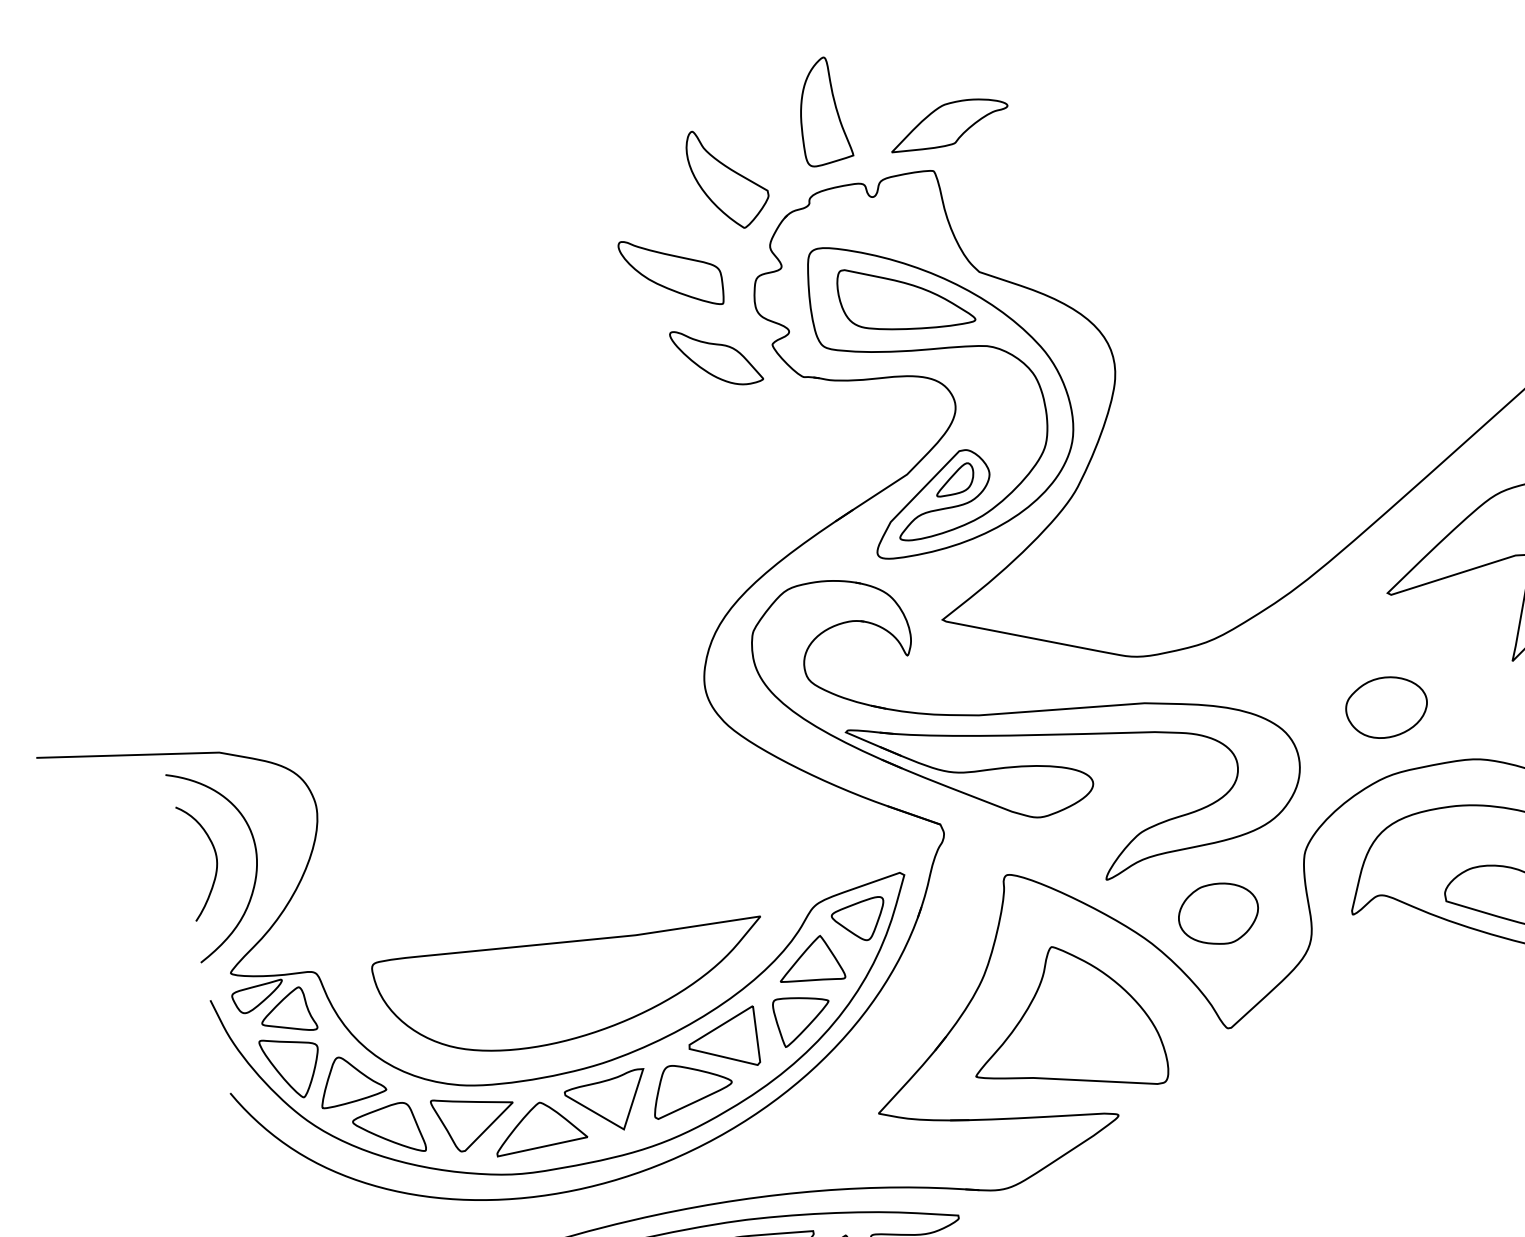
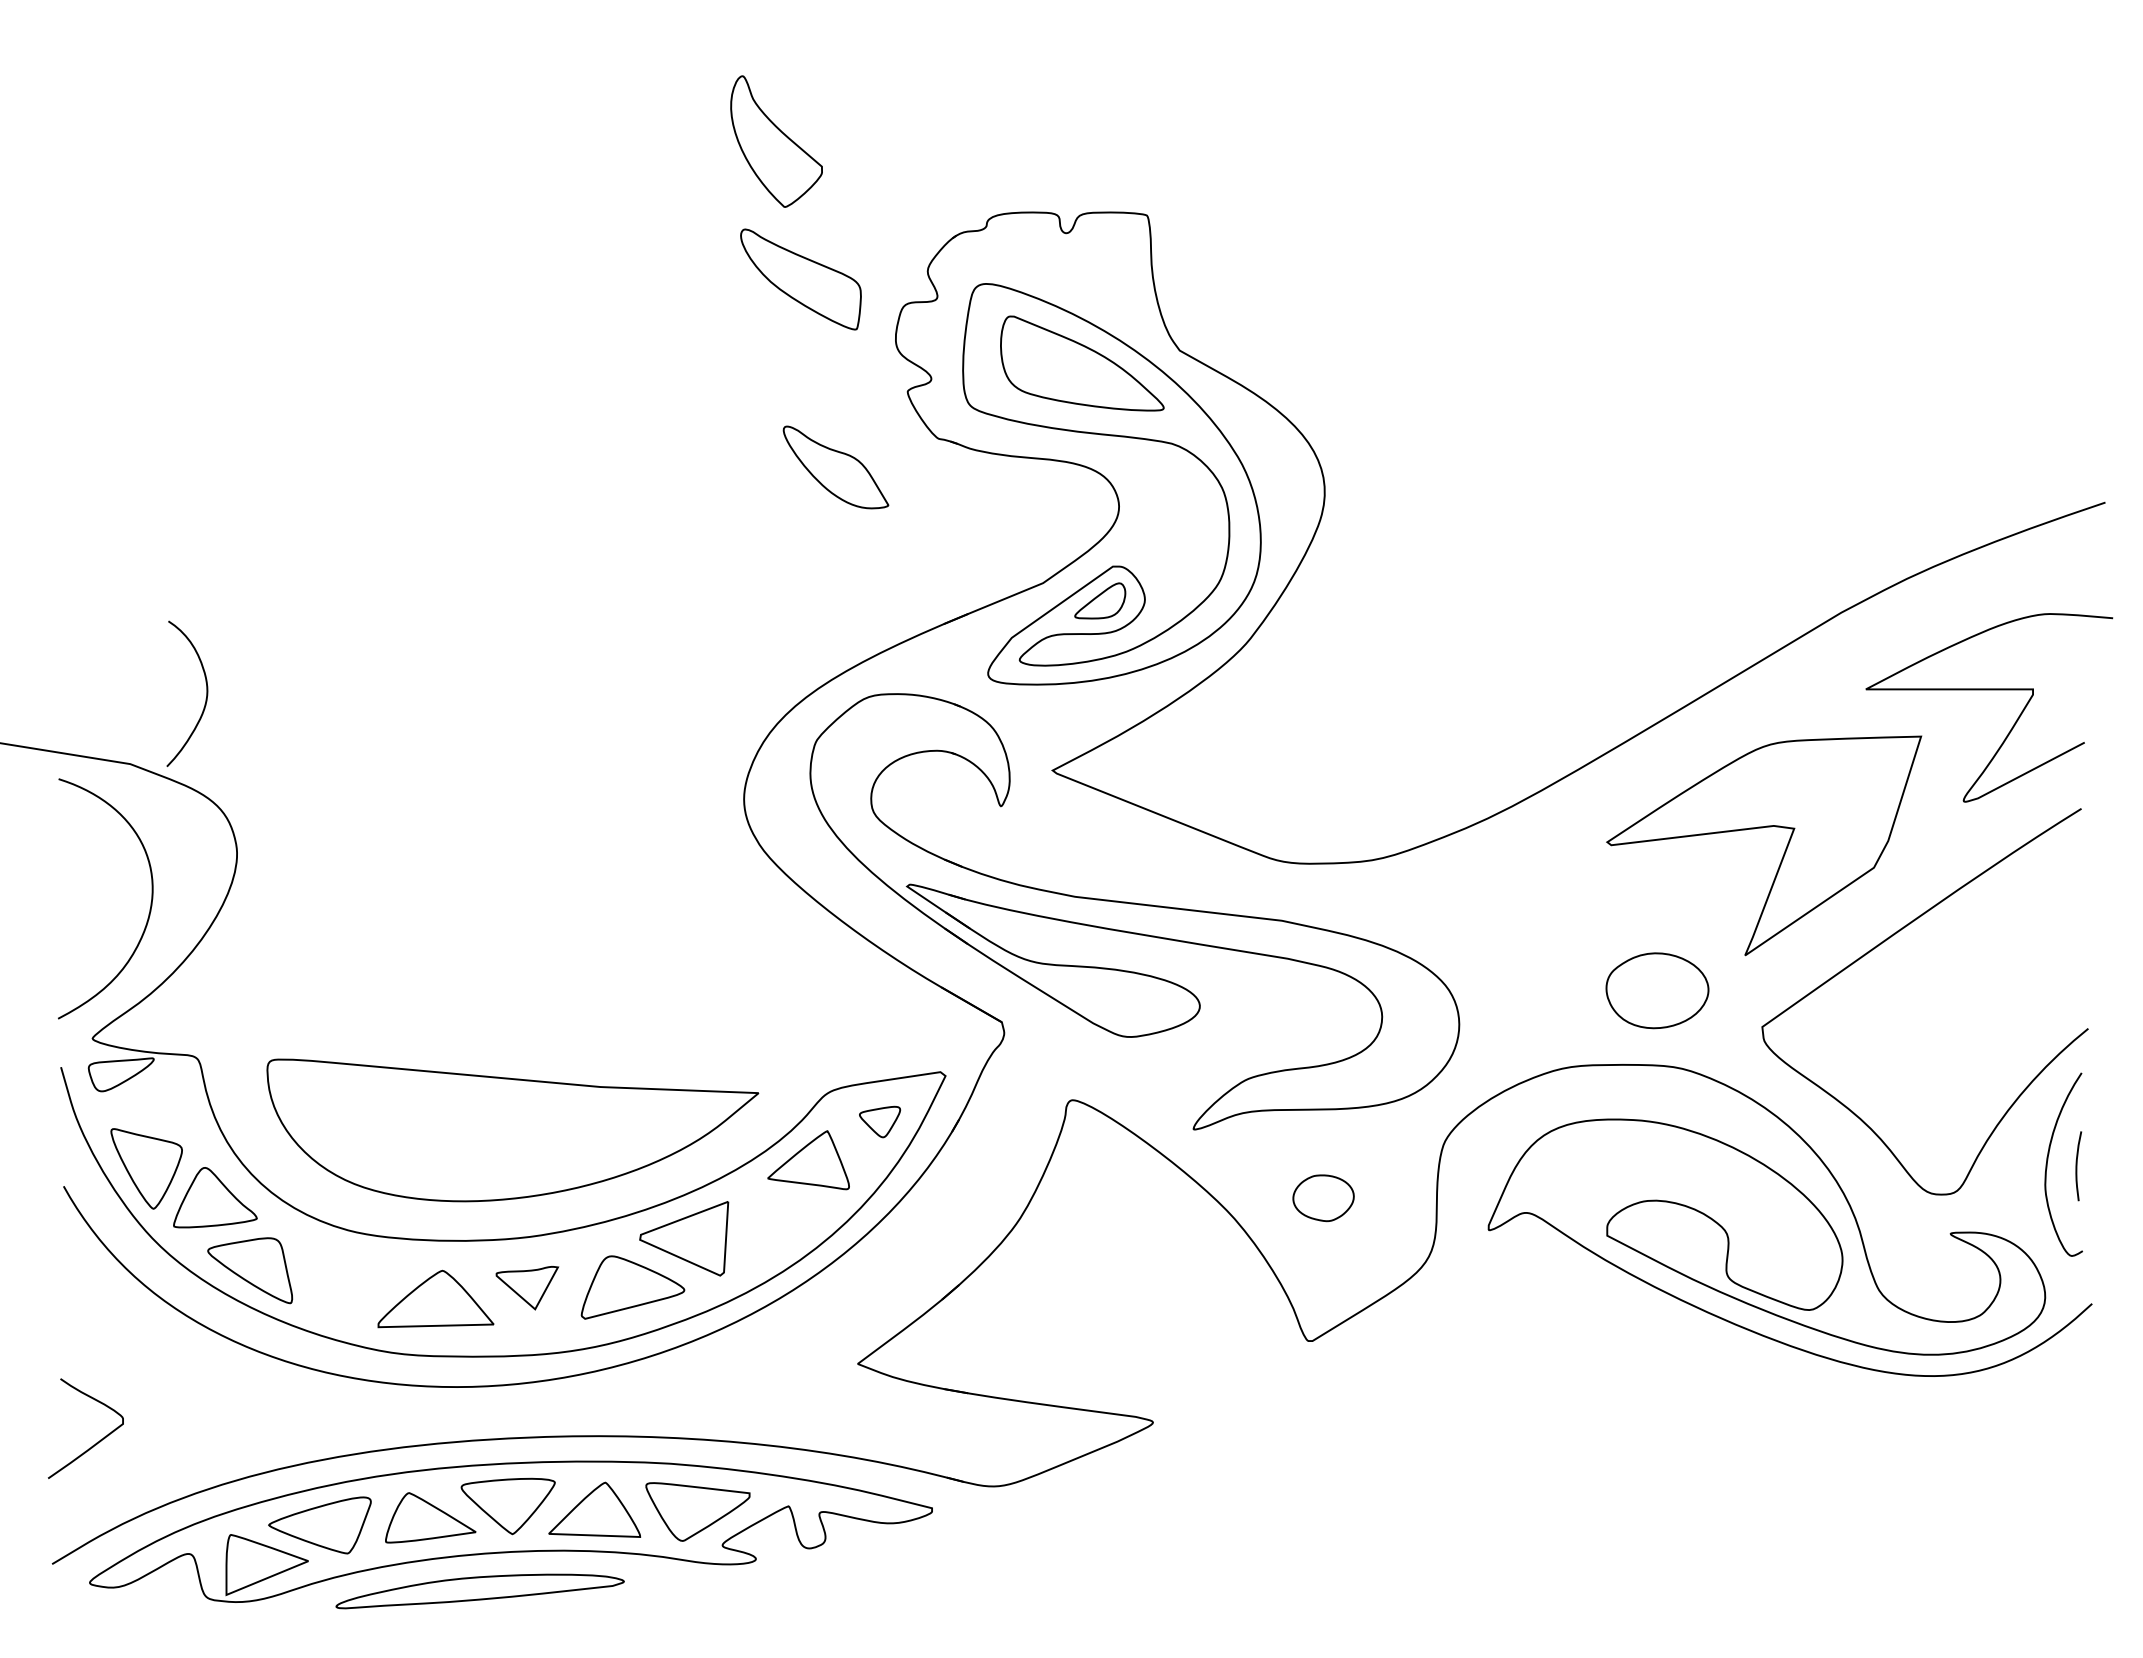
part: (821, 111) -> (1022, 115), removed
part: (948, 124) -> (1176, 161), removed
part: (728, 177) -> (776, 141), moved
part: (716, 357) -> (835, 467), moved
part: (1386, 707) -> (1657, 990), moved
curve: (216, 862) -> (205, 698), moved
part: (1218, 914) -> (1323, 1198), size x0.6
part: (859, 920) -> (879, 1121), size x0.6
part: (286, 1011) -> (152, 1099), removed
part: (803, 1018) -> (787, 1229), removed
part: (1062, 1023) -> (1105, 1295), removed
part: (608, 1103) -> (527, 1287), size x0.6
part: (474, 1120) -> (358, 1277), removed

